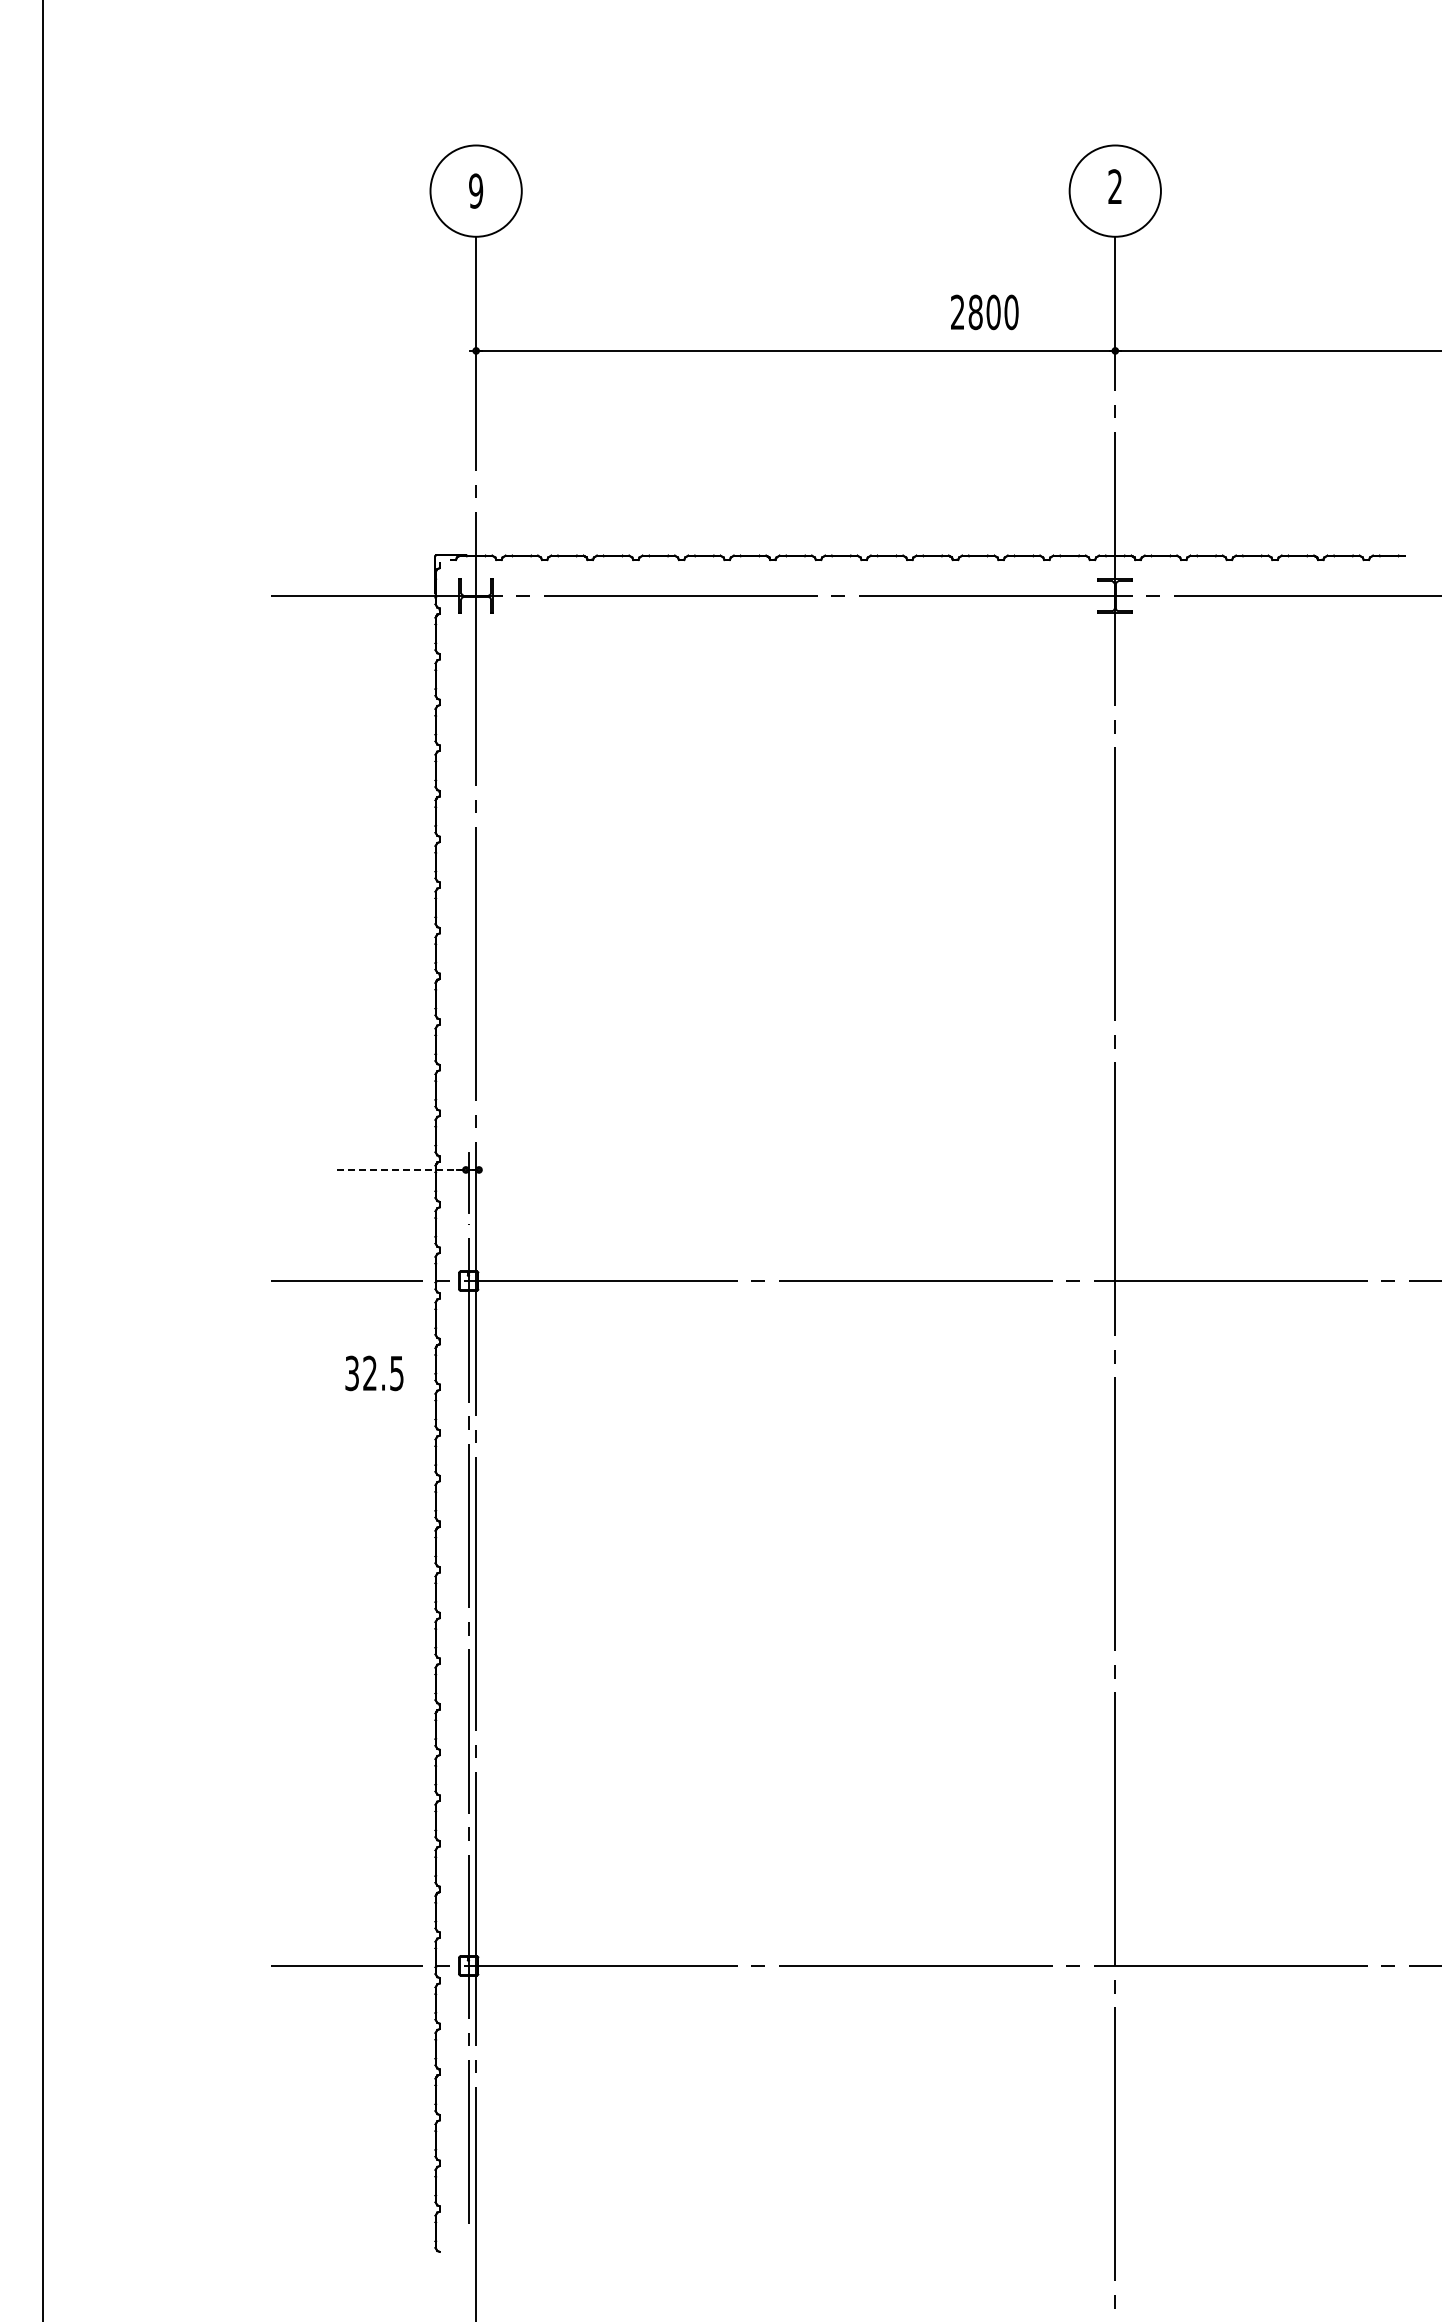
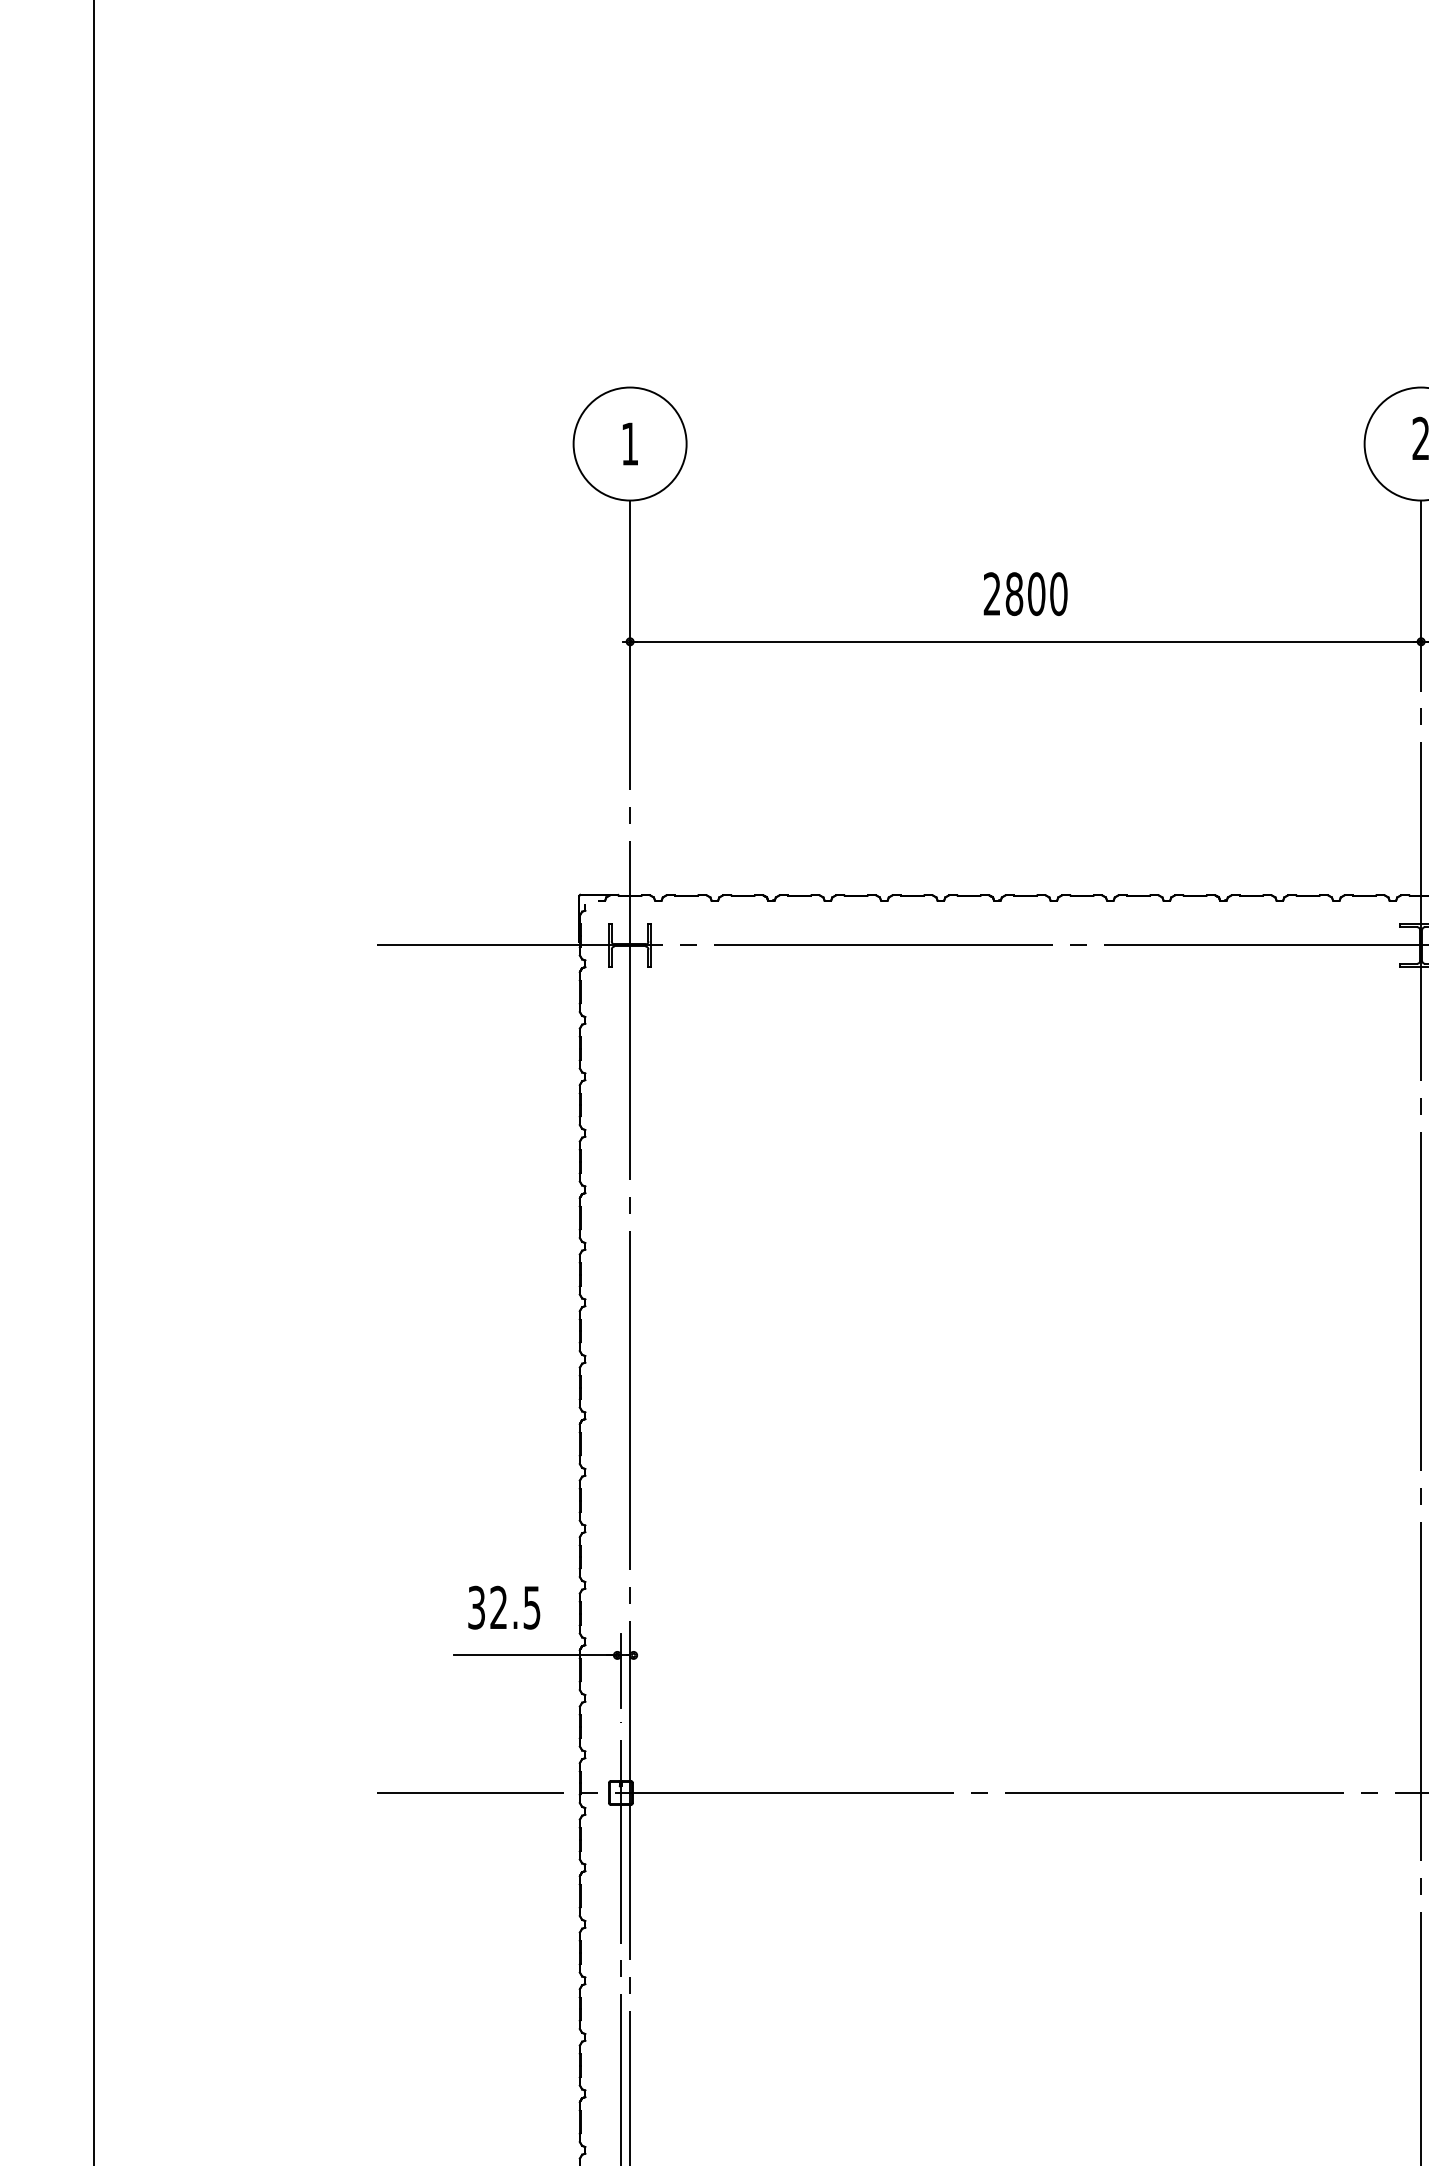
text: (476, 190) -> (630, 443), 9 -> 1
text: (984, 312) -> (1025, 594), moved
line: (405, 1169) -> (542, 1654), dashed -> solid
text: (374, 1373) -> (504, 1607), moved

